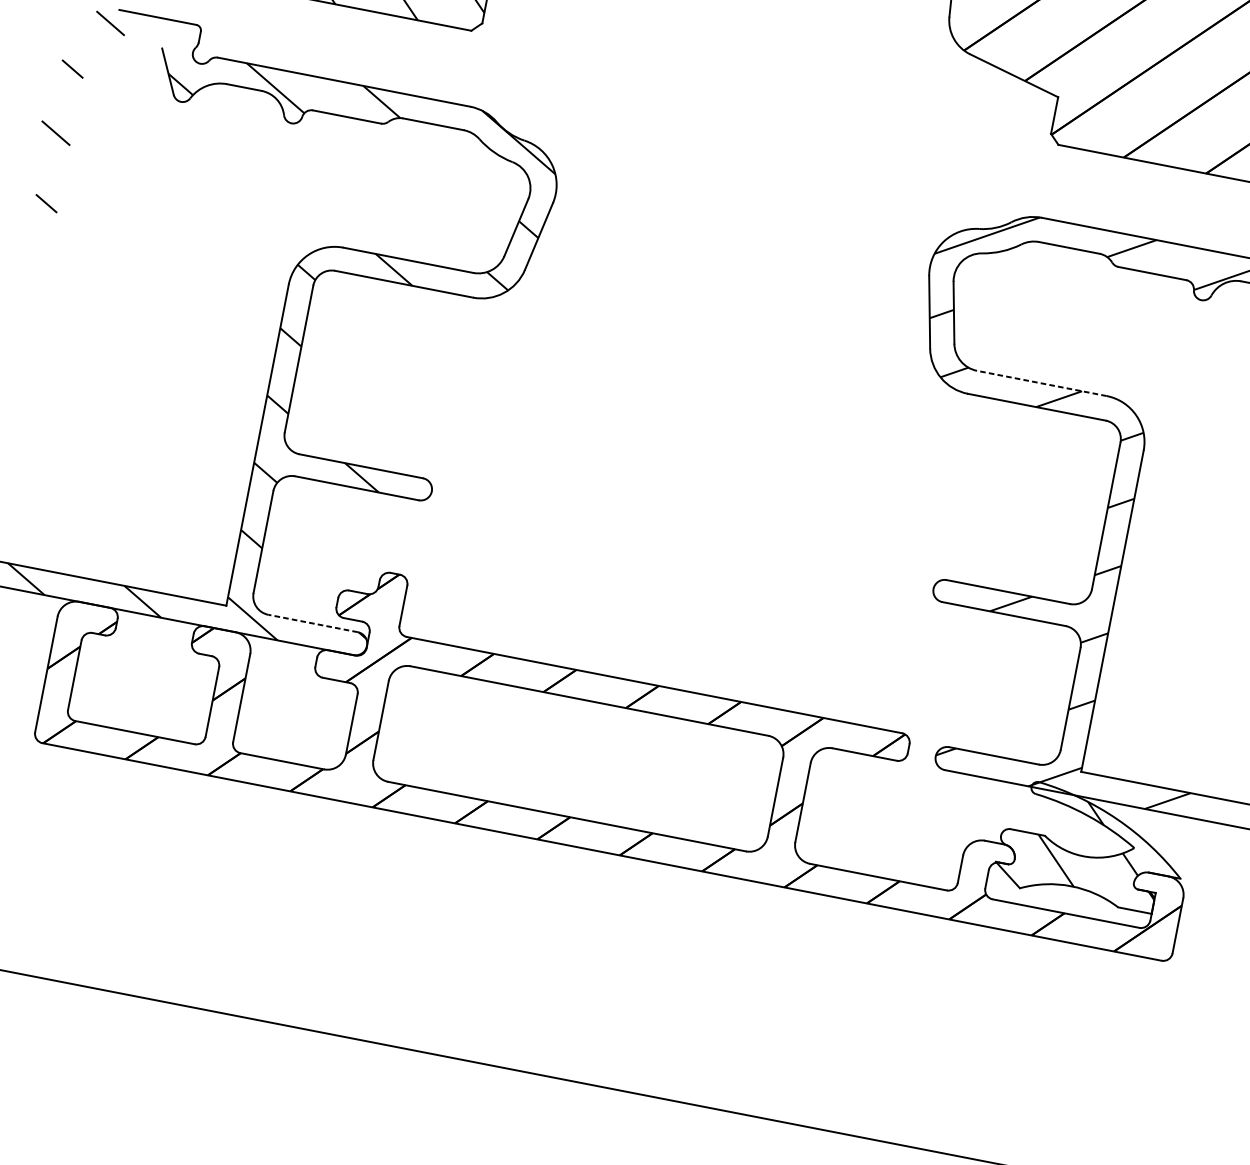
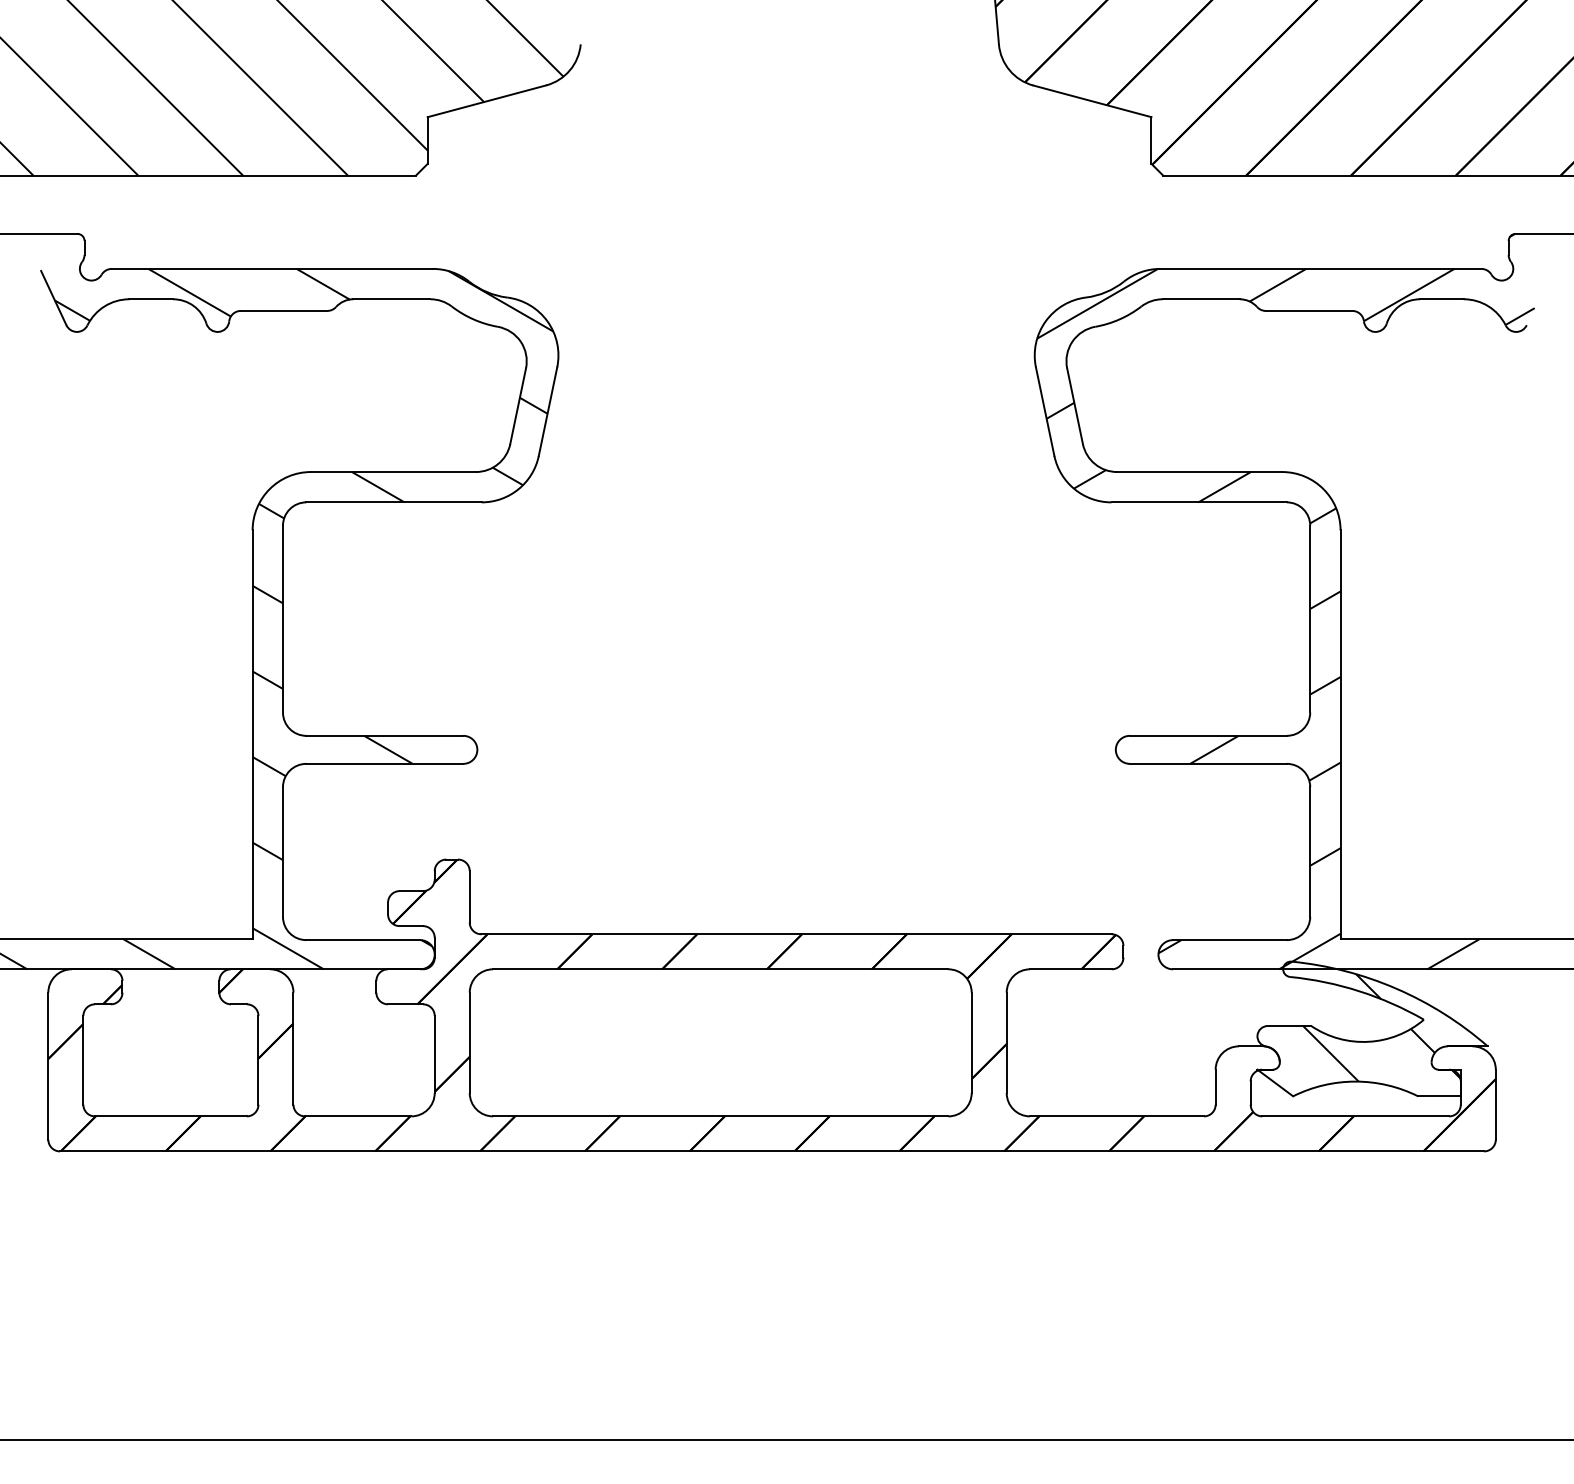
line: (1041, 383) -> (1199, 472), dashed -> solid
line: (313, 623) -> (363, 940), dashed -> solid

